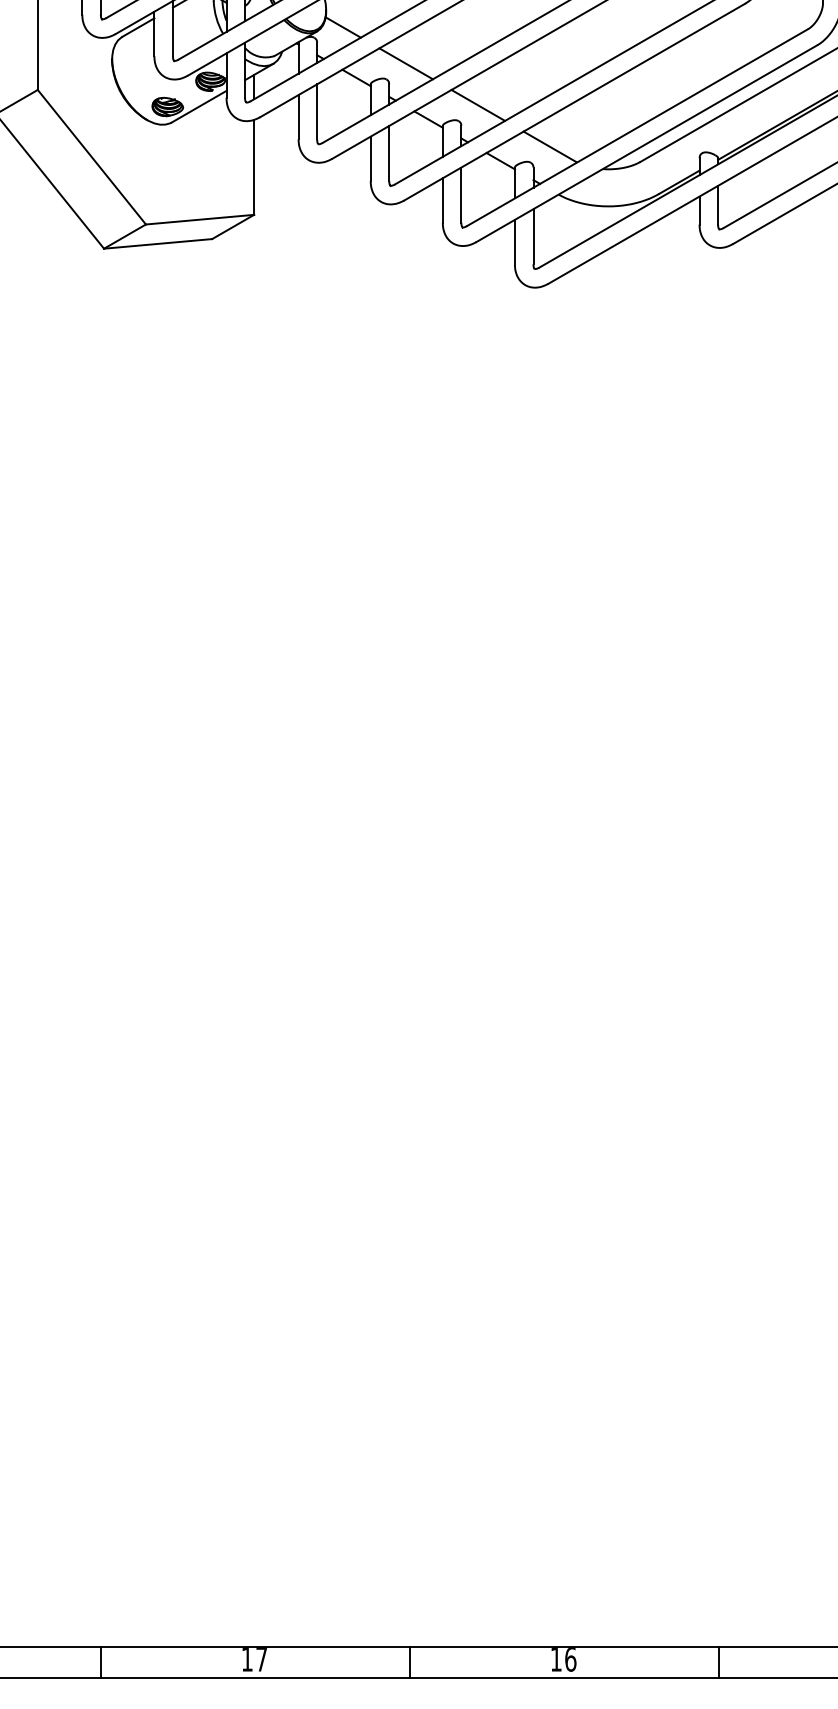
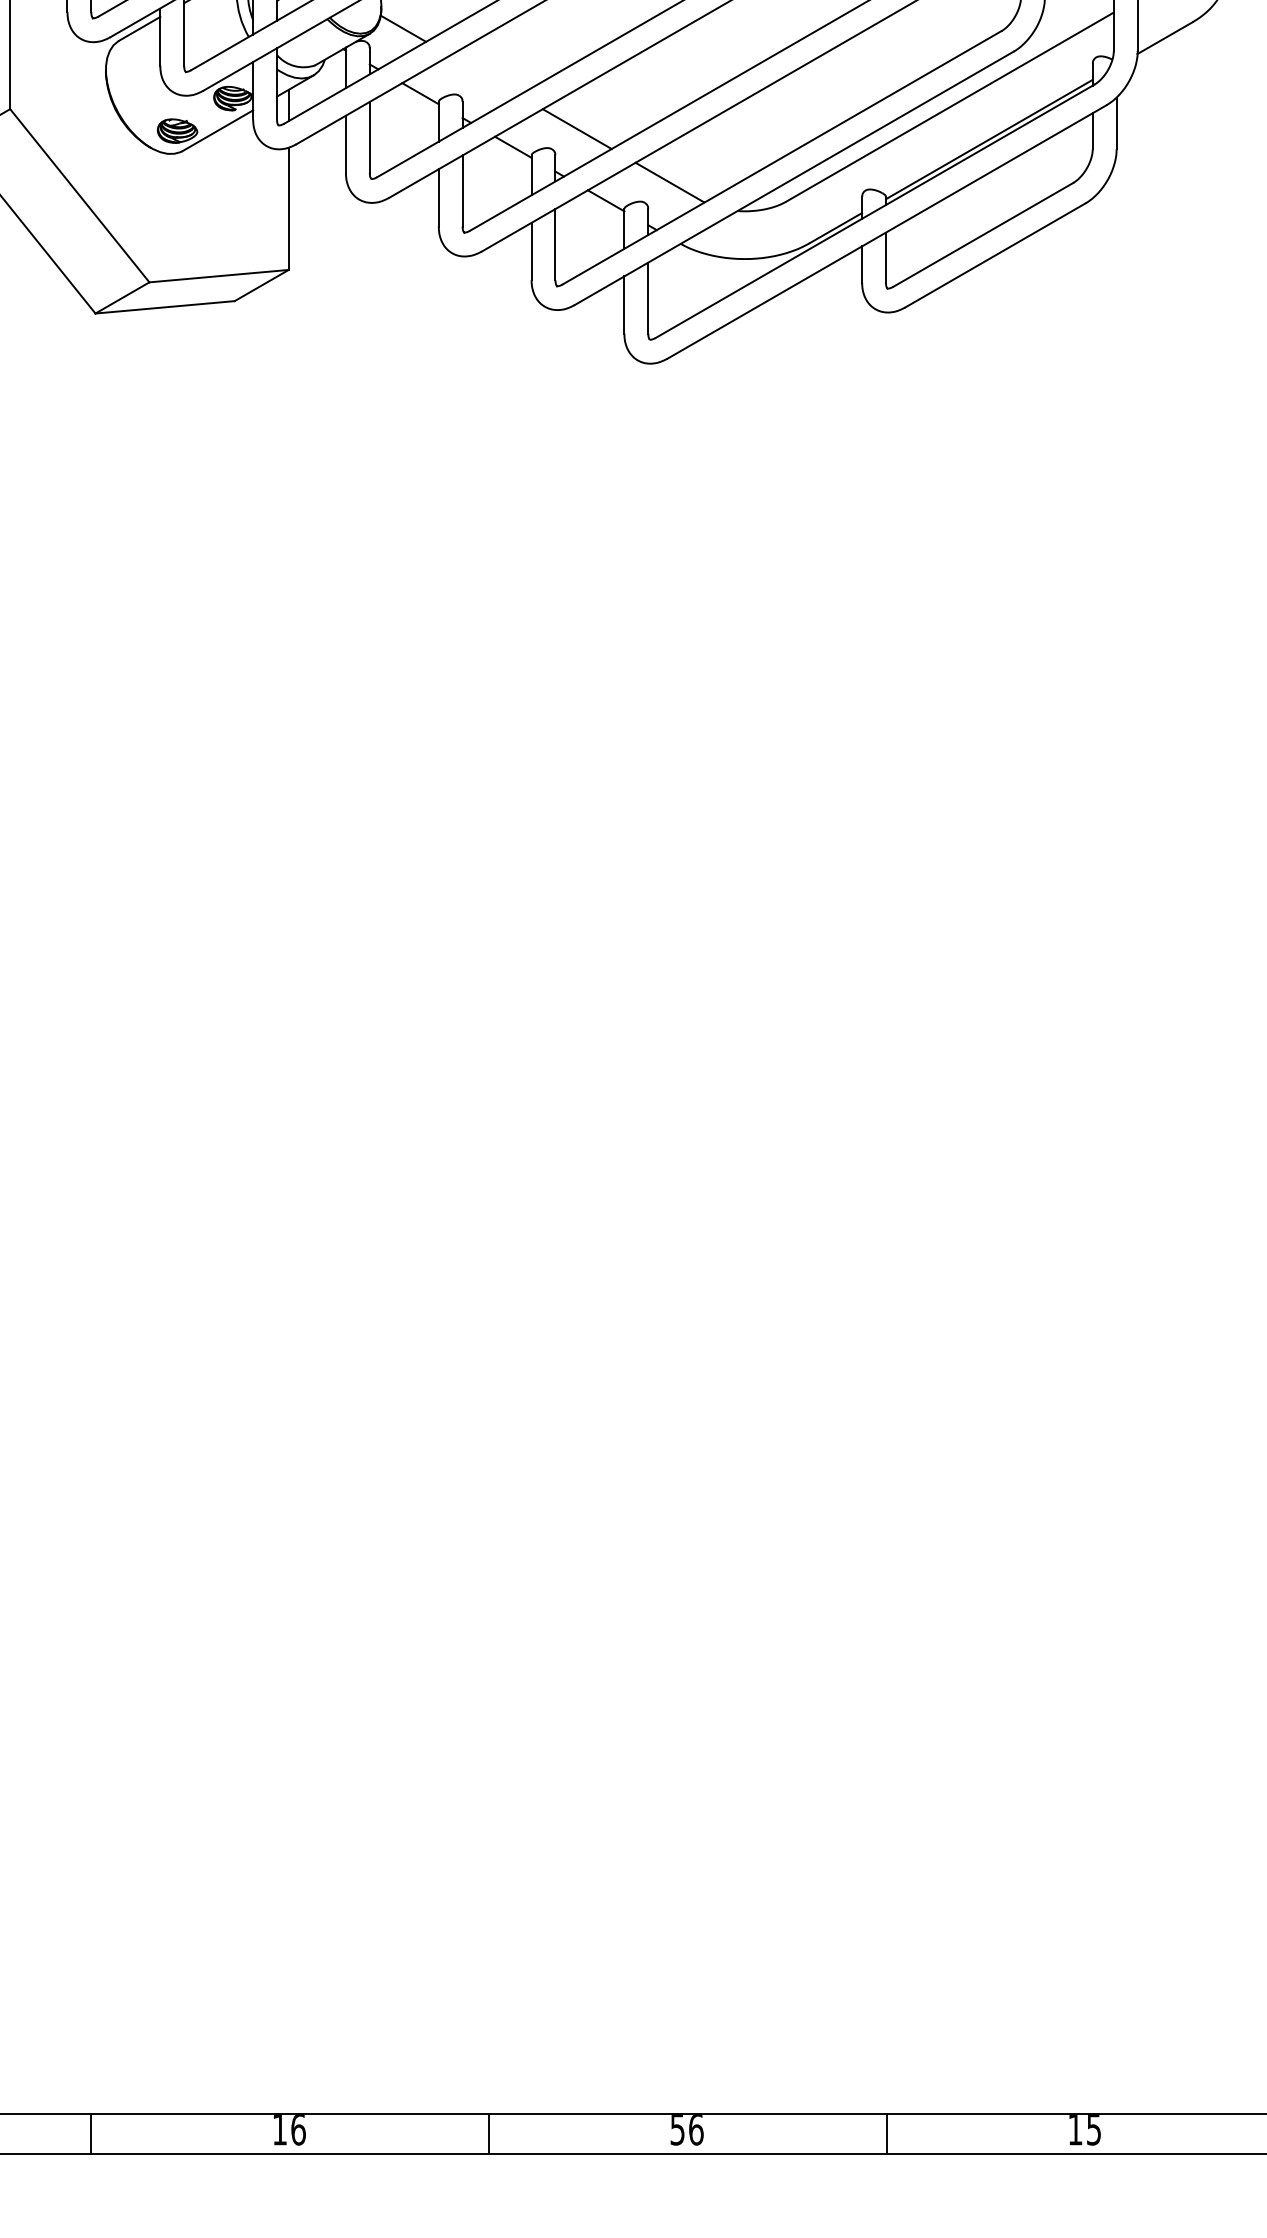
line: (405, 63) -> (483, 75), removed
text: (261, 1660) -> (298, 2130), 17 -> 16
text: (556, 1660) -> (677, 2130), 16 -> 56

